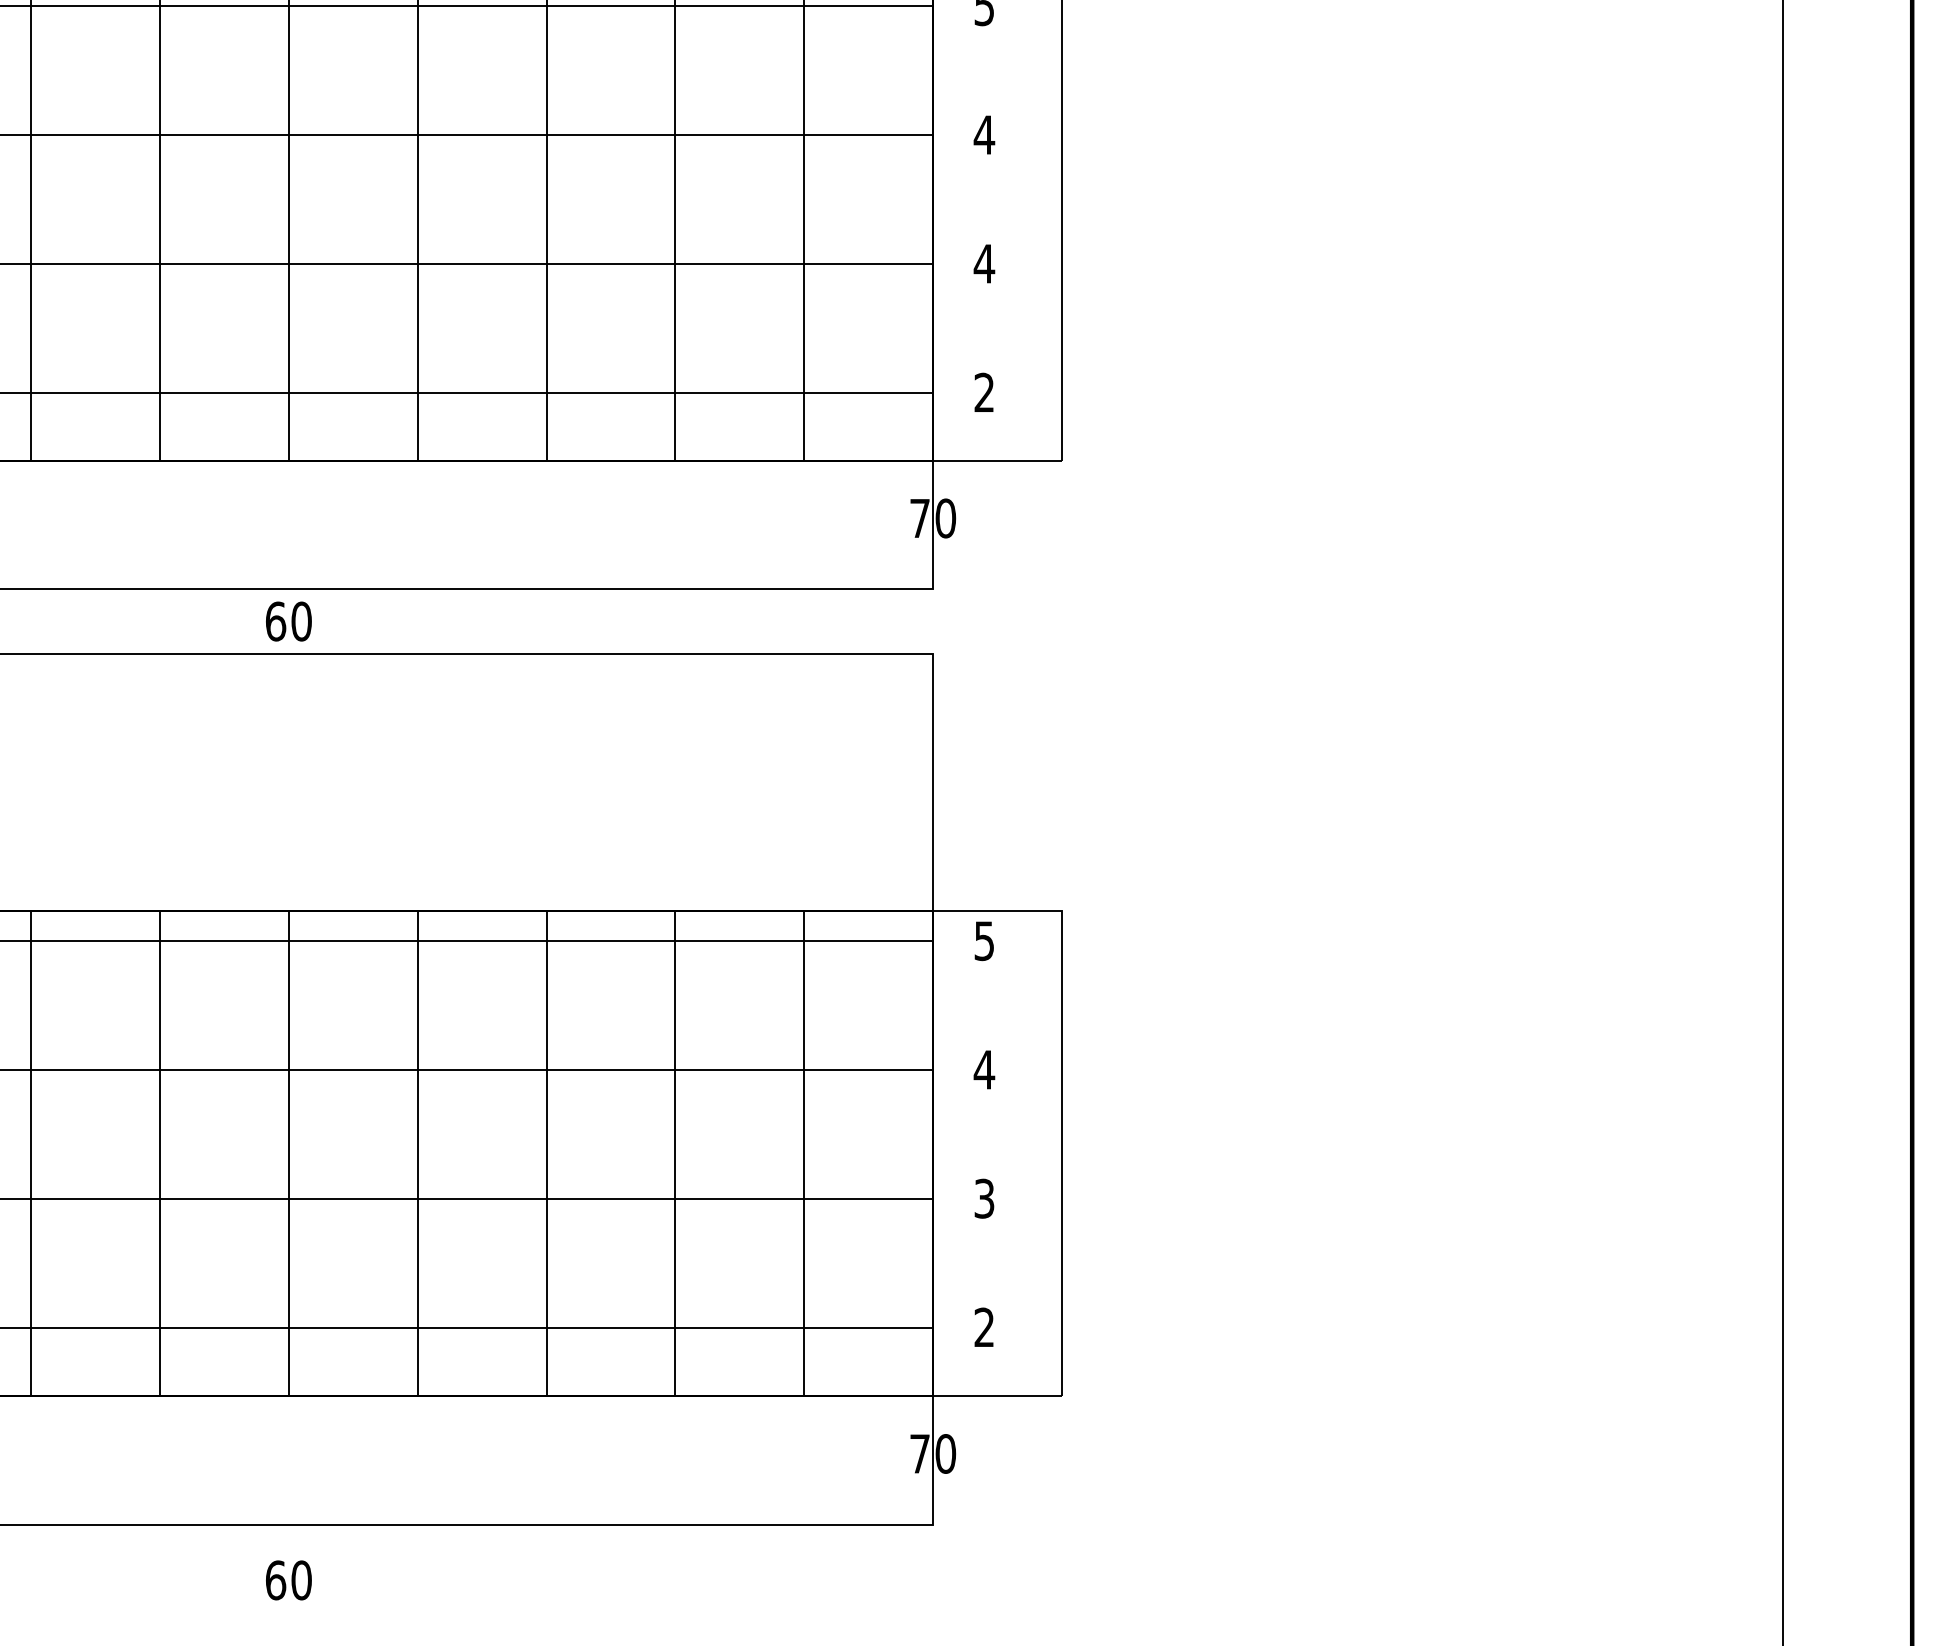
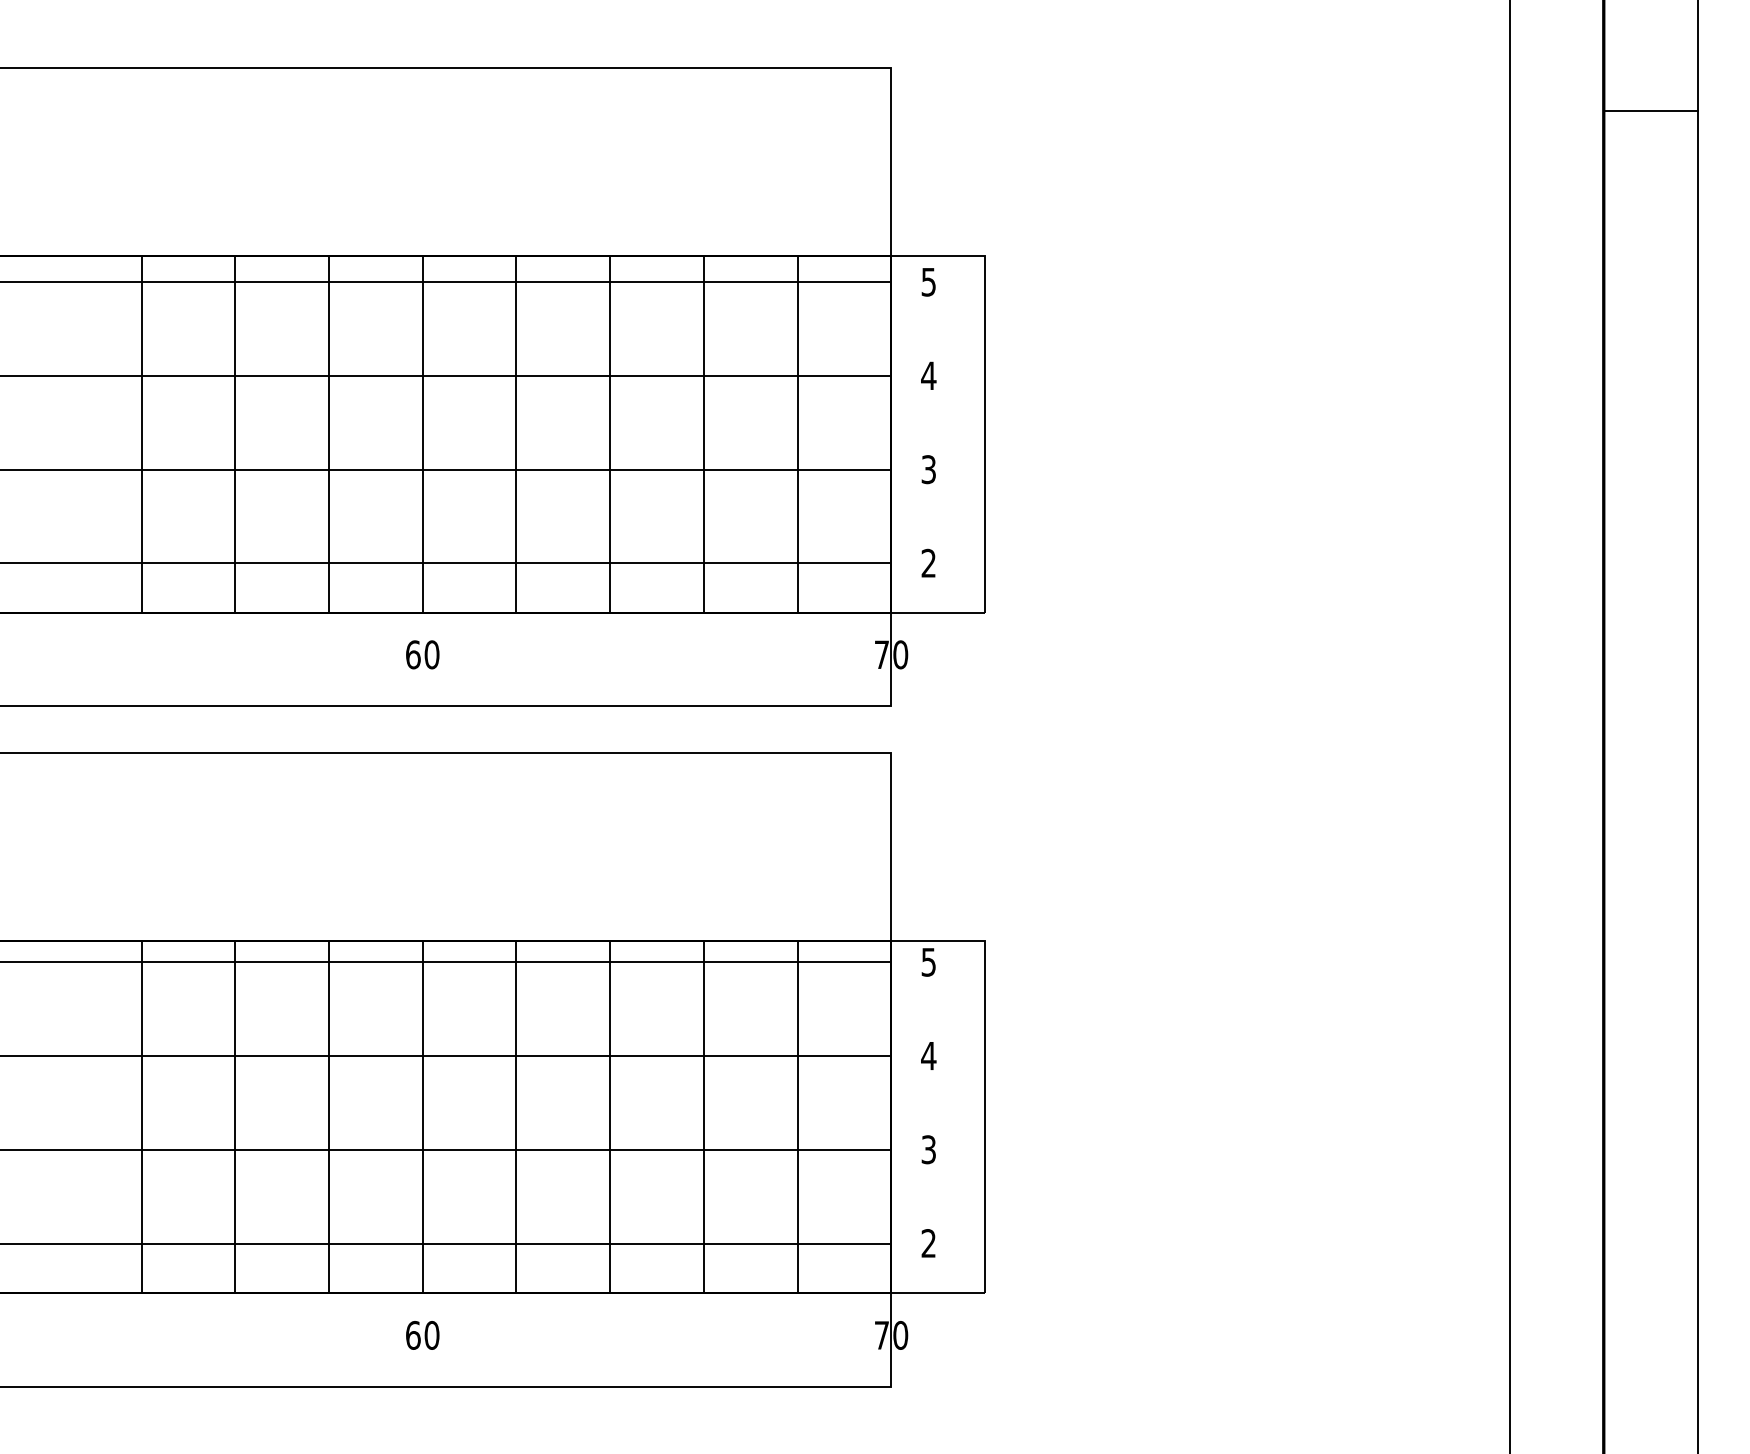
text: (984, 263) -> (928, 469), 4 -> 3
text: (288, 621) -> (422, 654), moved
text: (288, 1580) -> (422, 1335), moved

